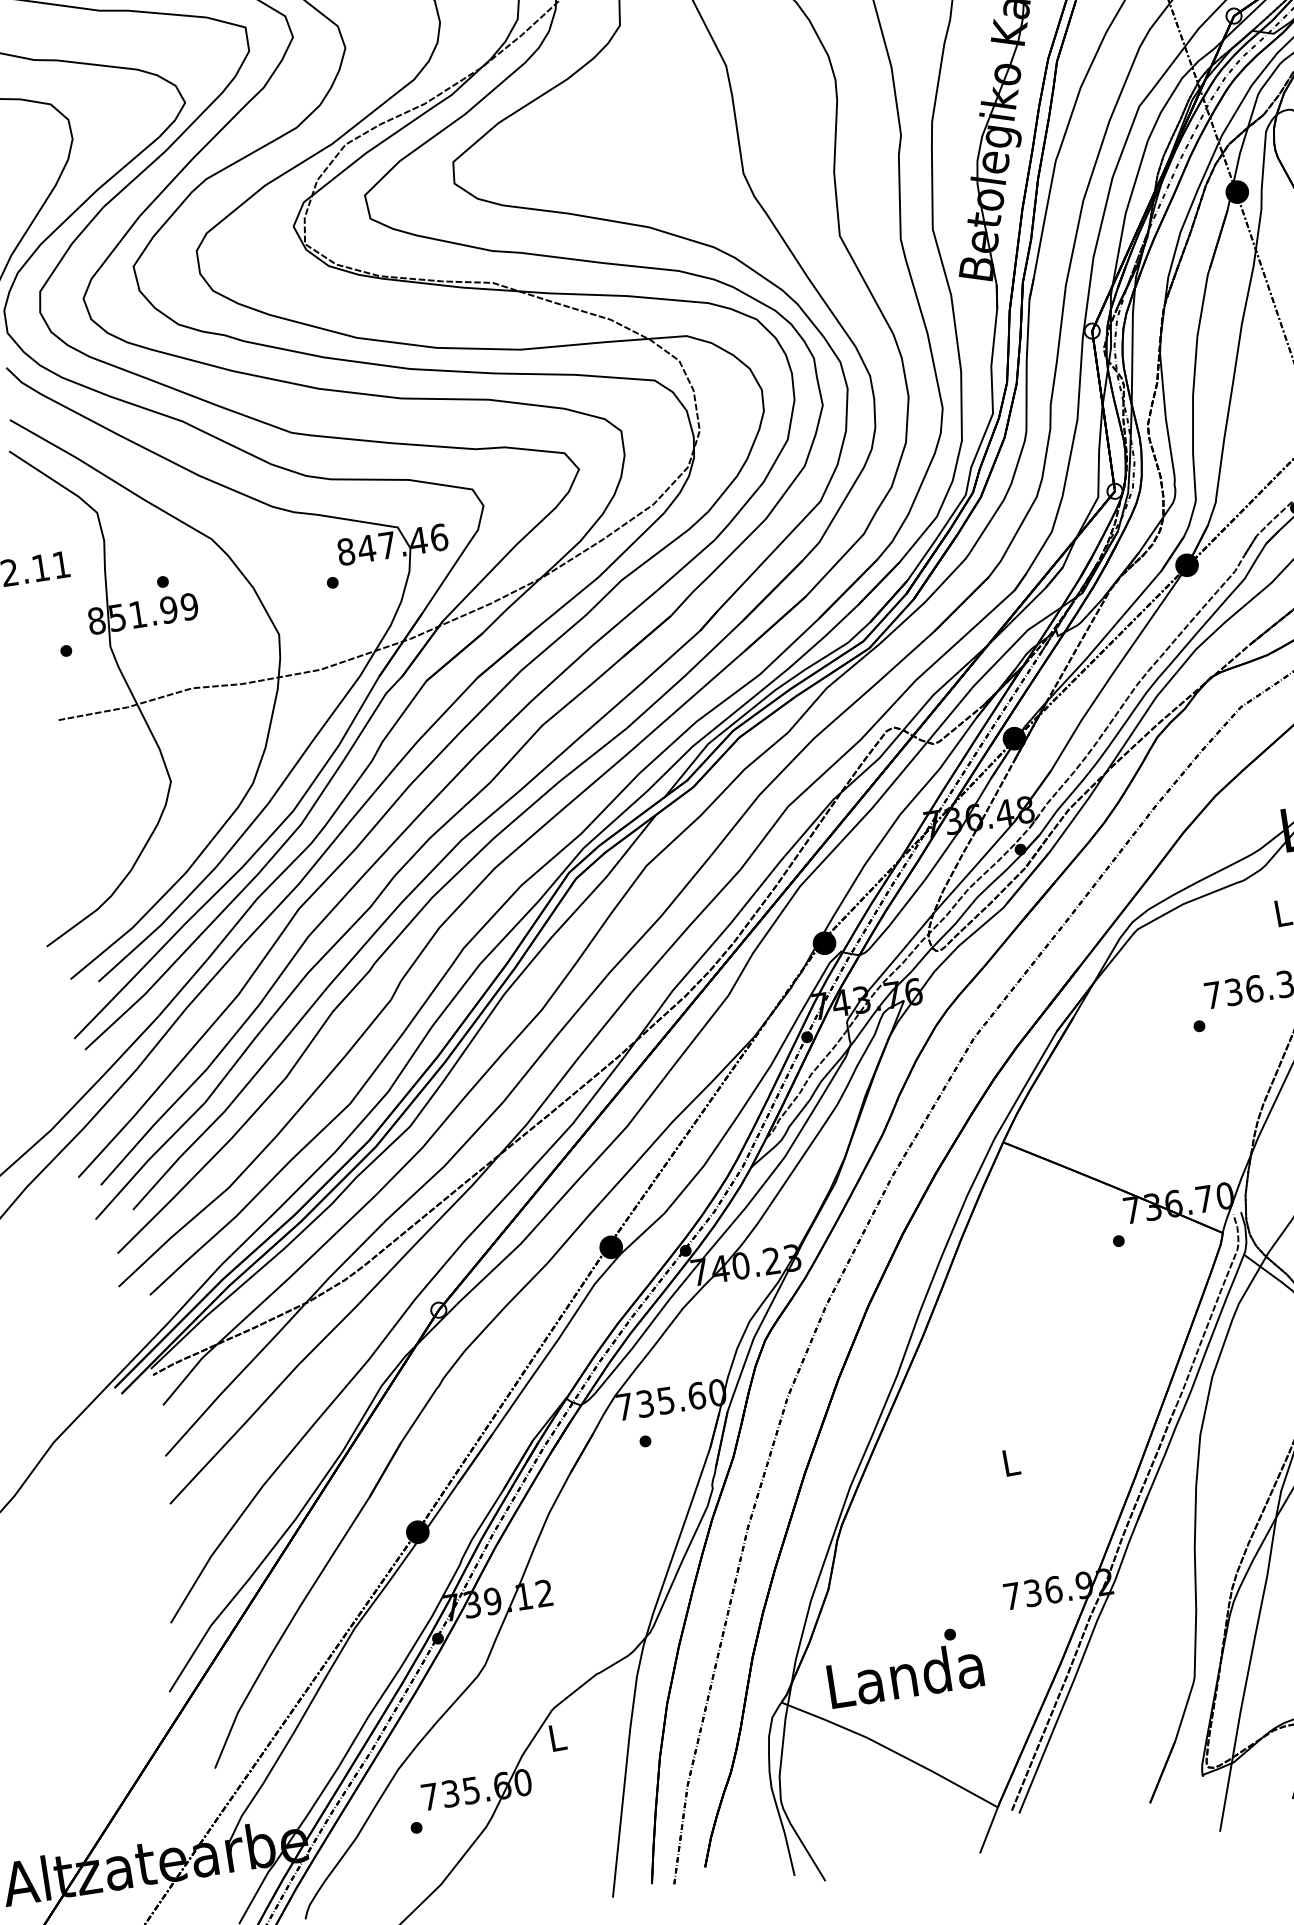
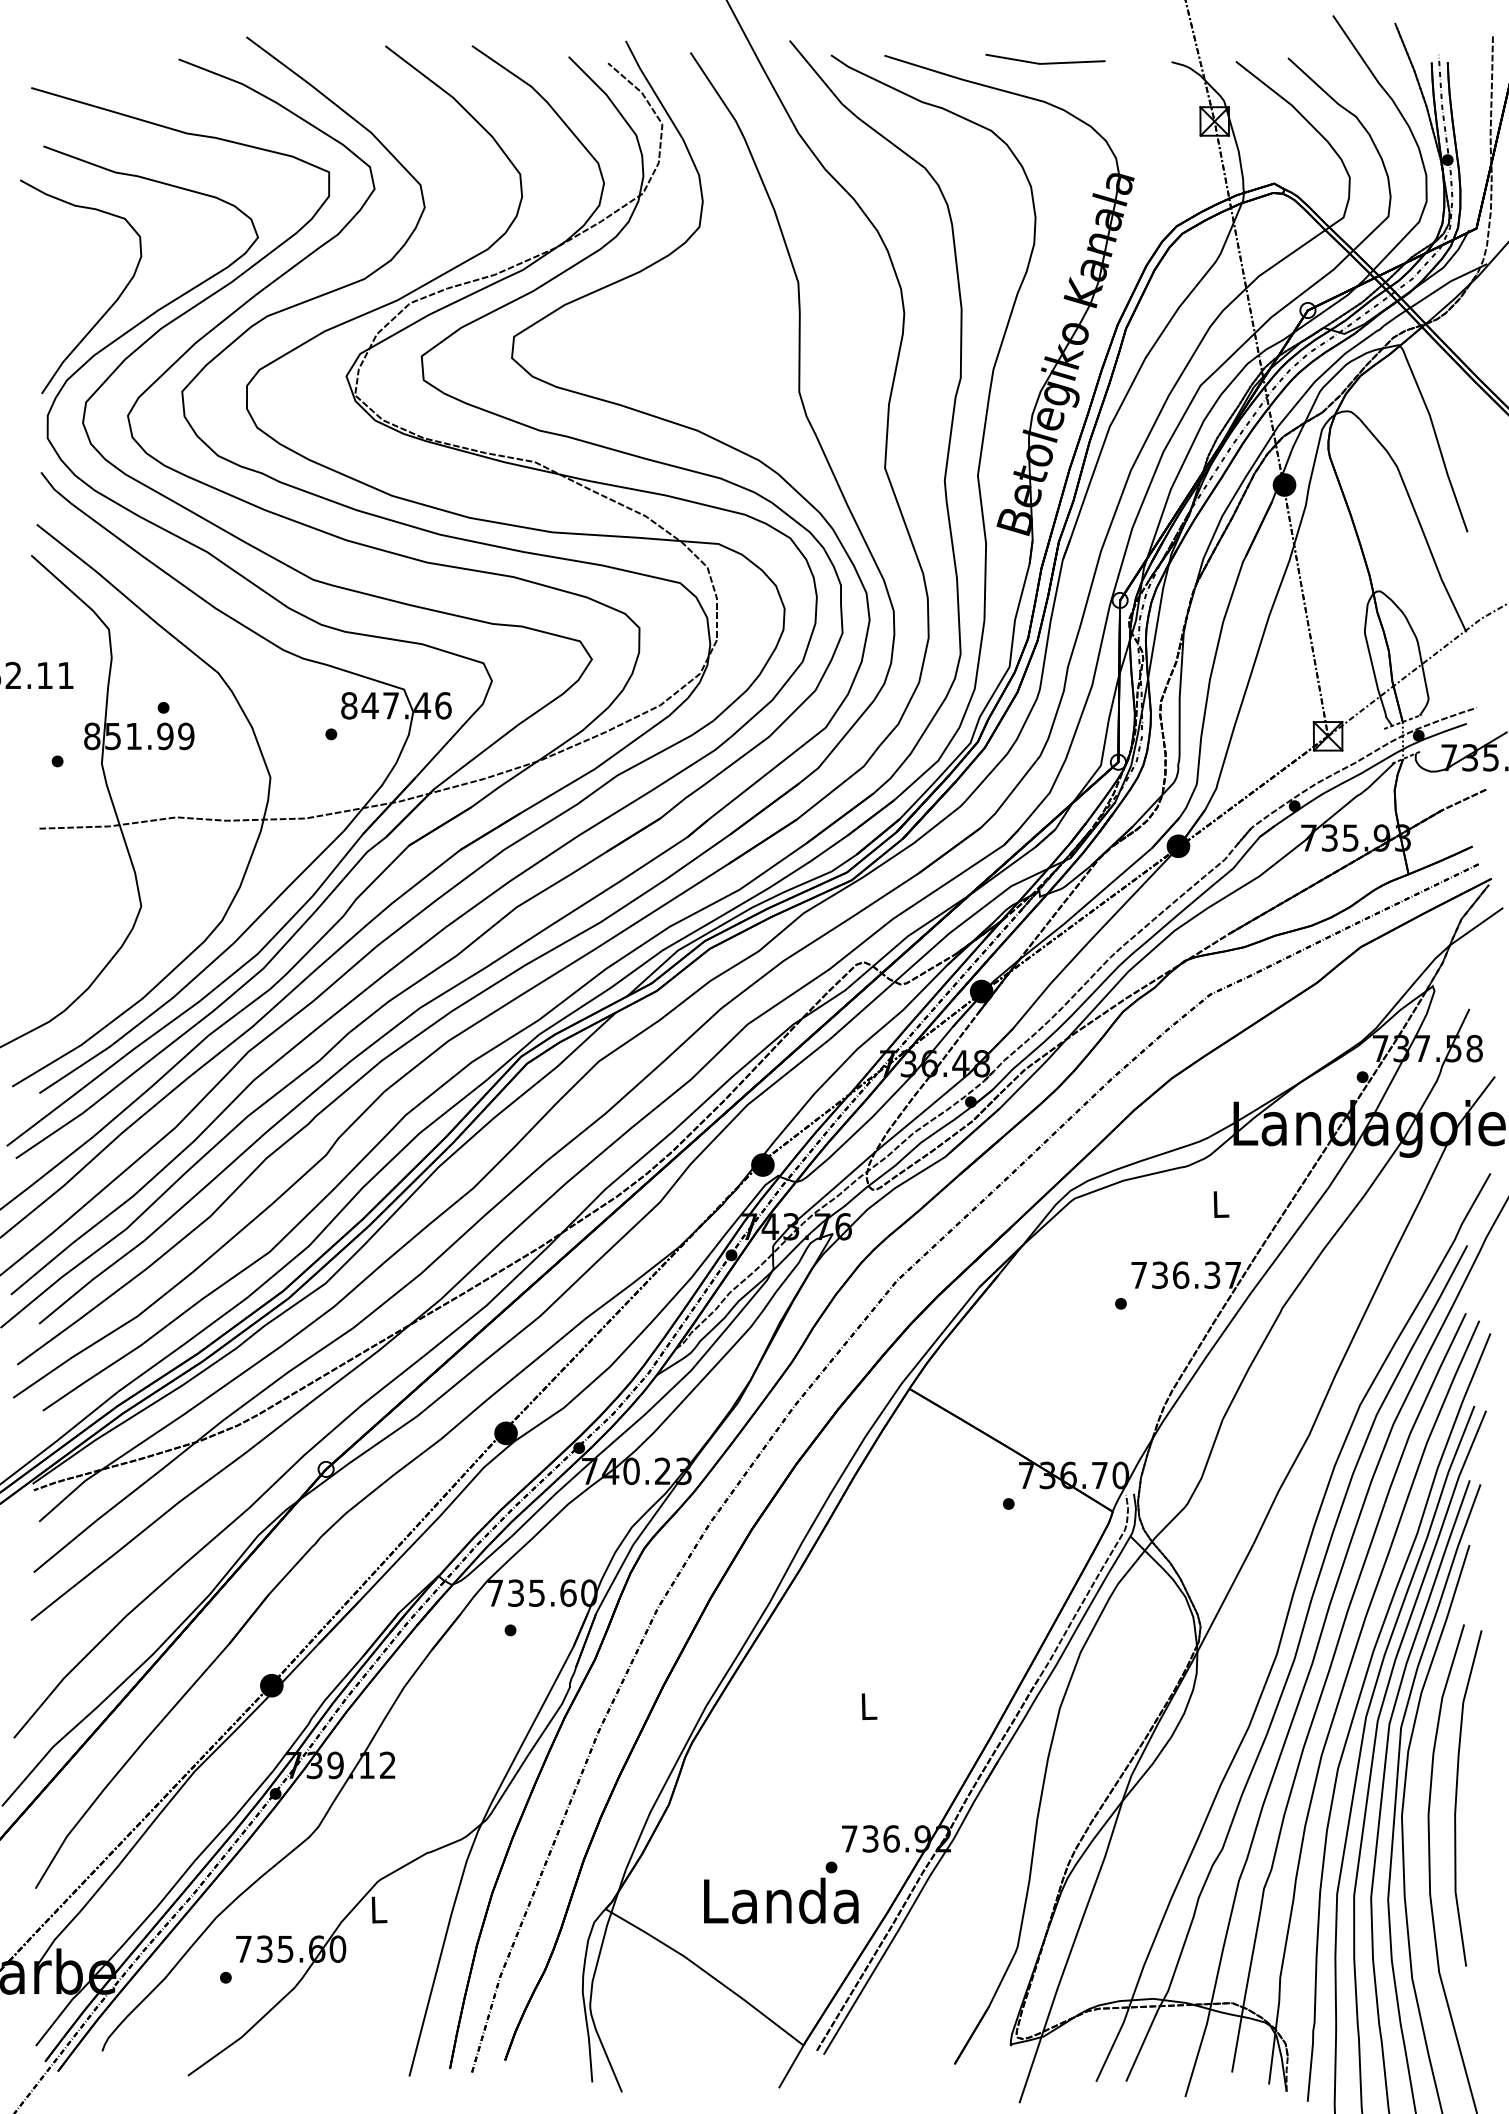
text: (904, 1666) -> (781, 1892), moved

